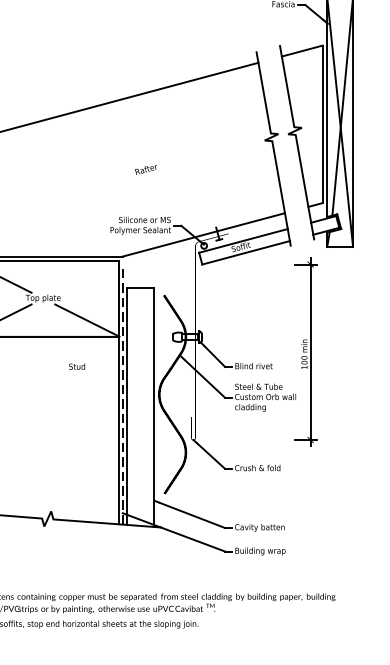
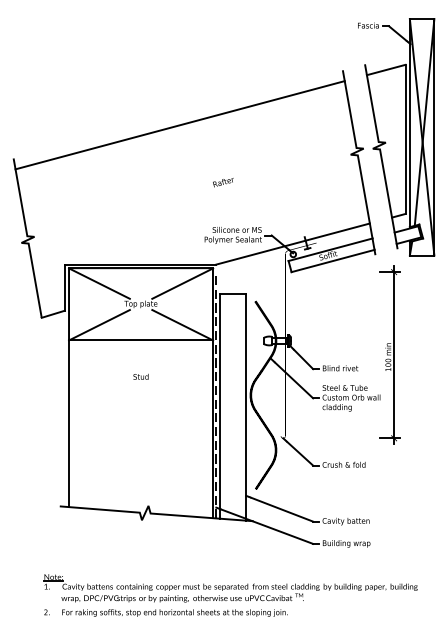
text: (146, 169) -> (223, 182), moved
line: (87, 276) -> (182, 283), added
text: (76, 366) -> (140, 376), moved

